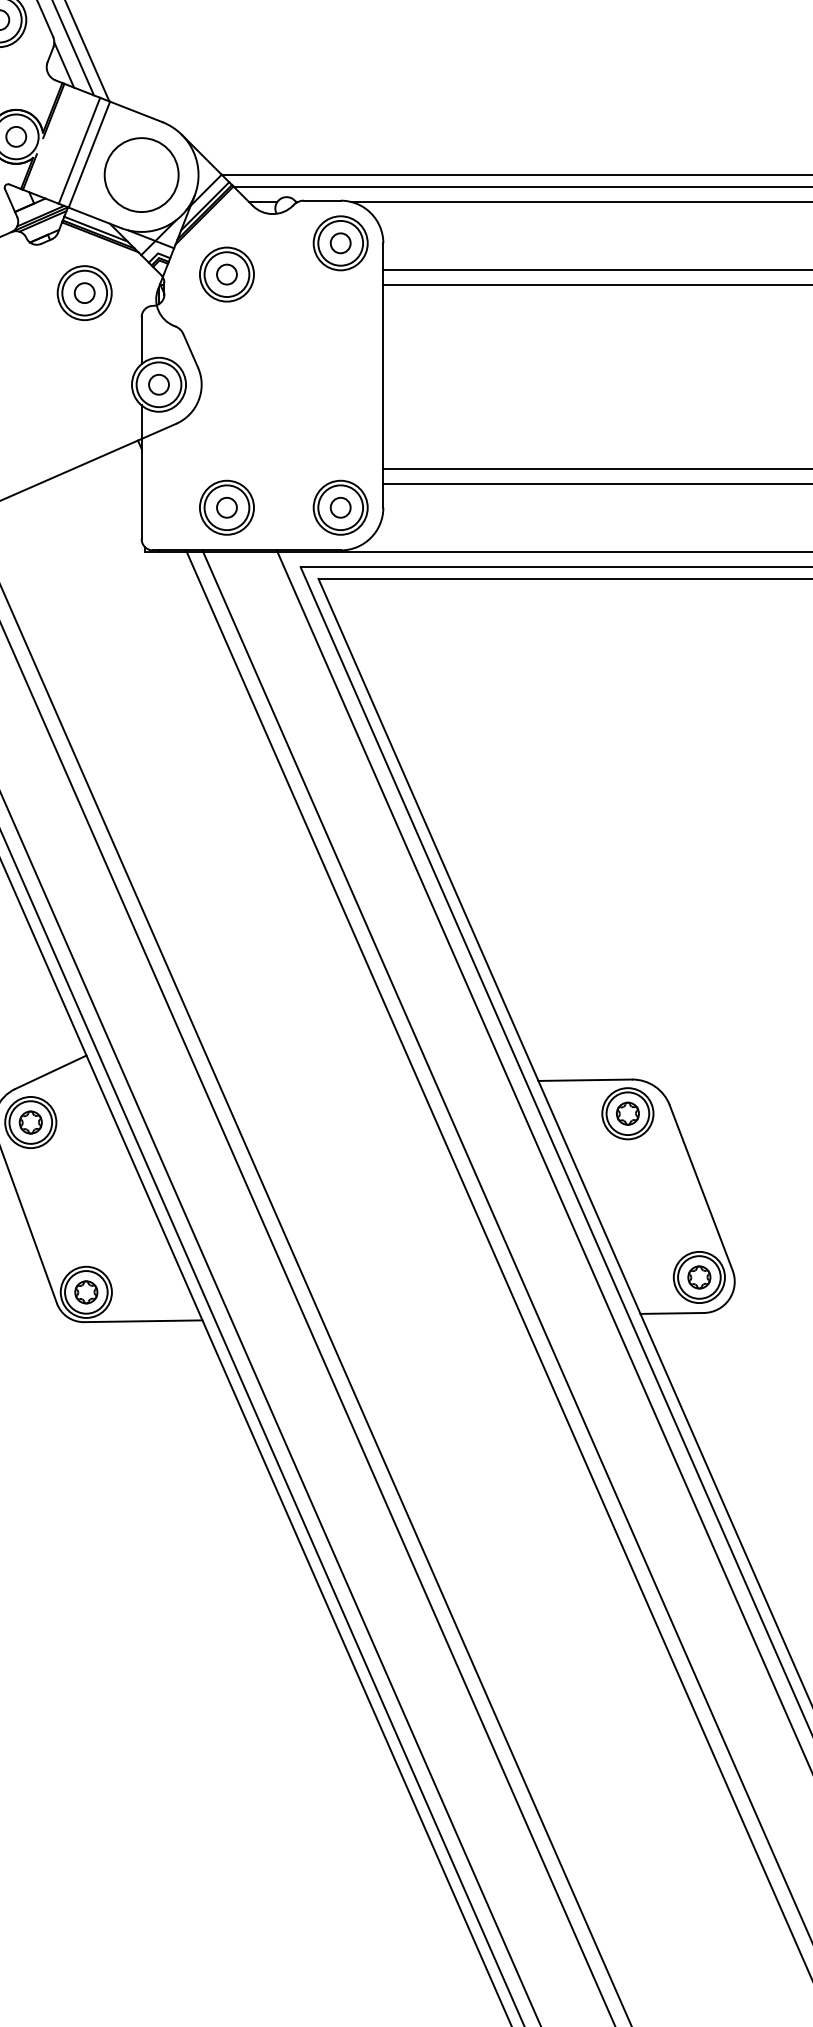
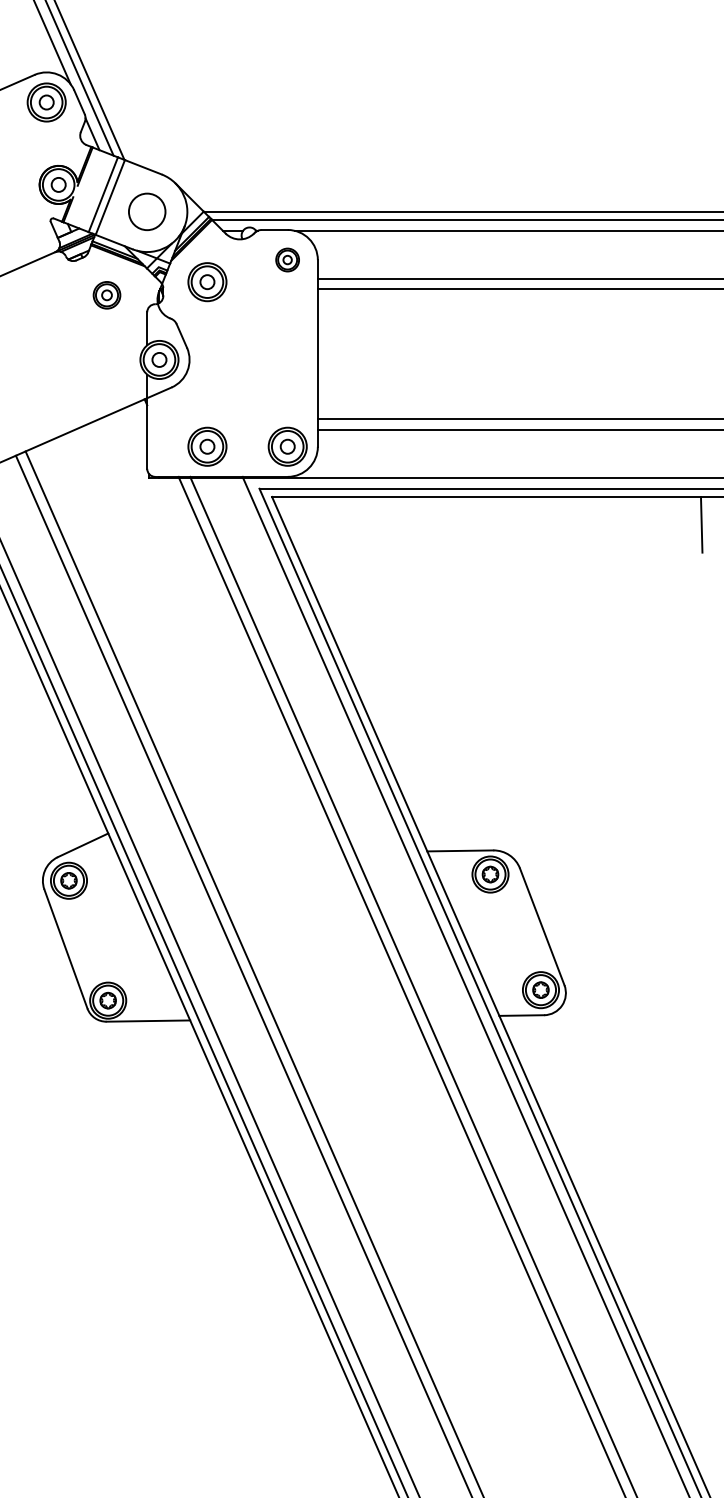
circle: (142, 174) -> (147, 211), size x0.7
part: (340, 242) -> (287, 259), size x0.6
part: (83, 293) -> (106, 295), size x0.7

